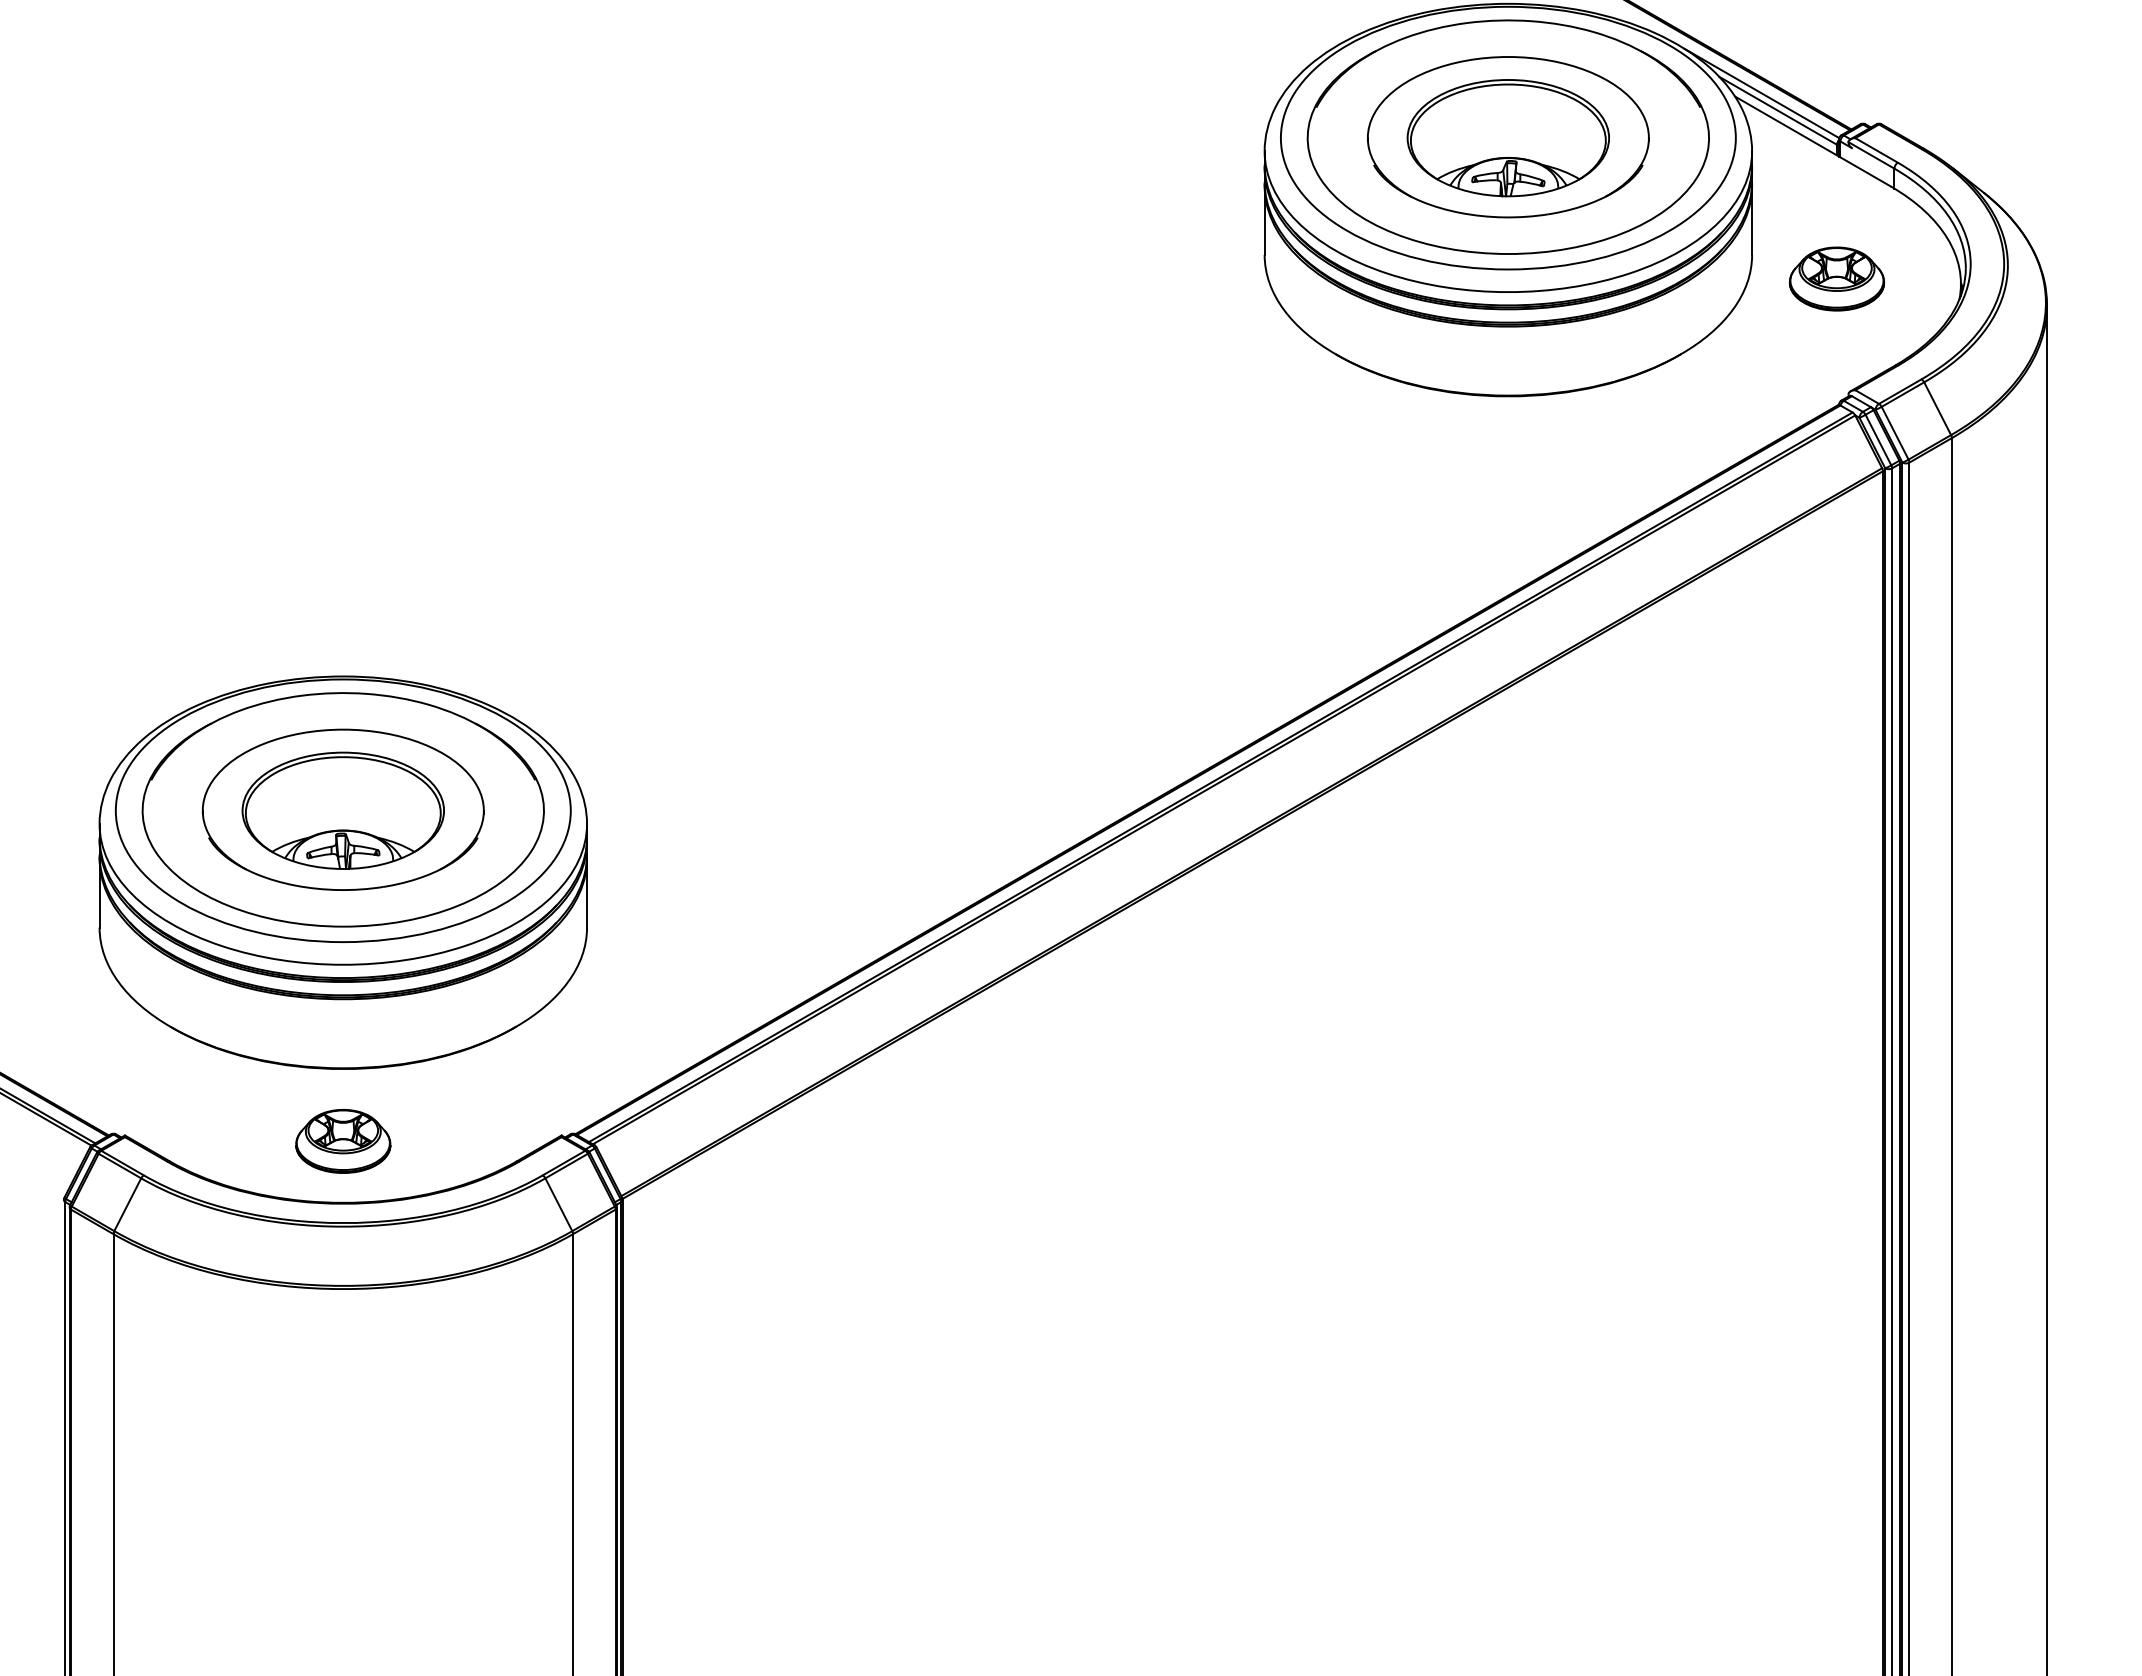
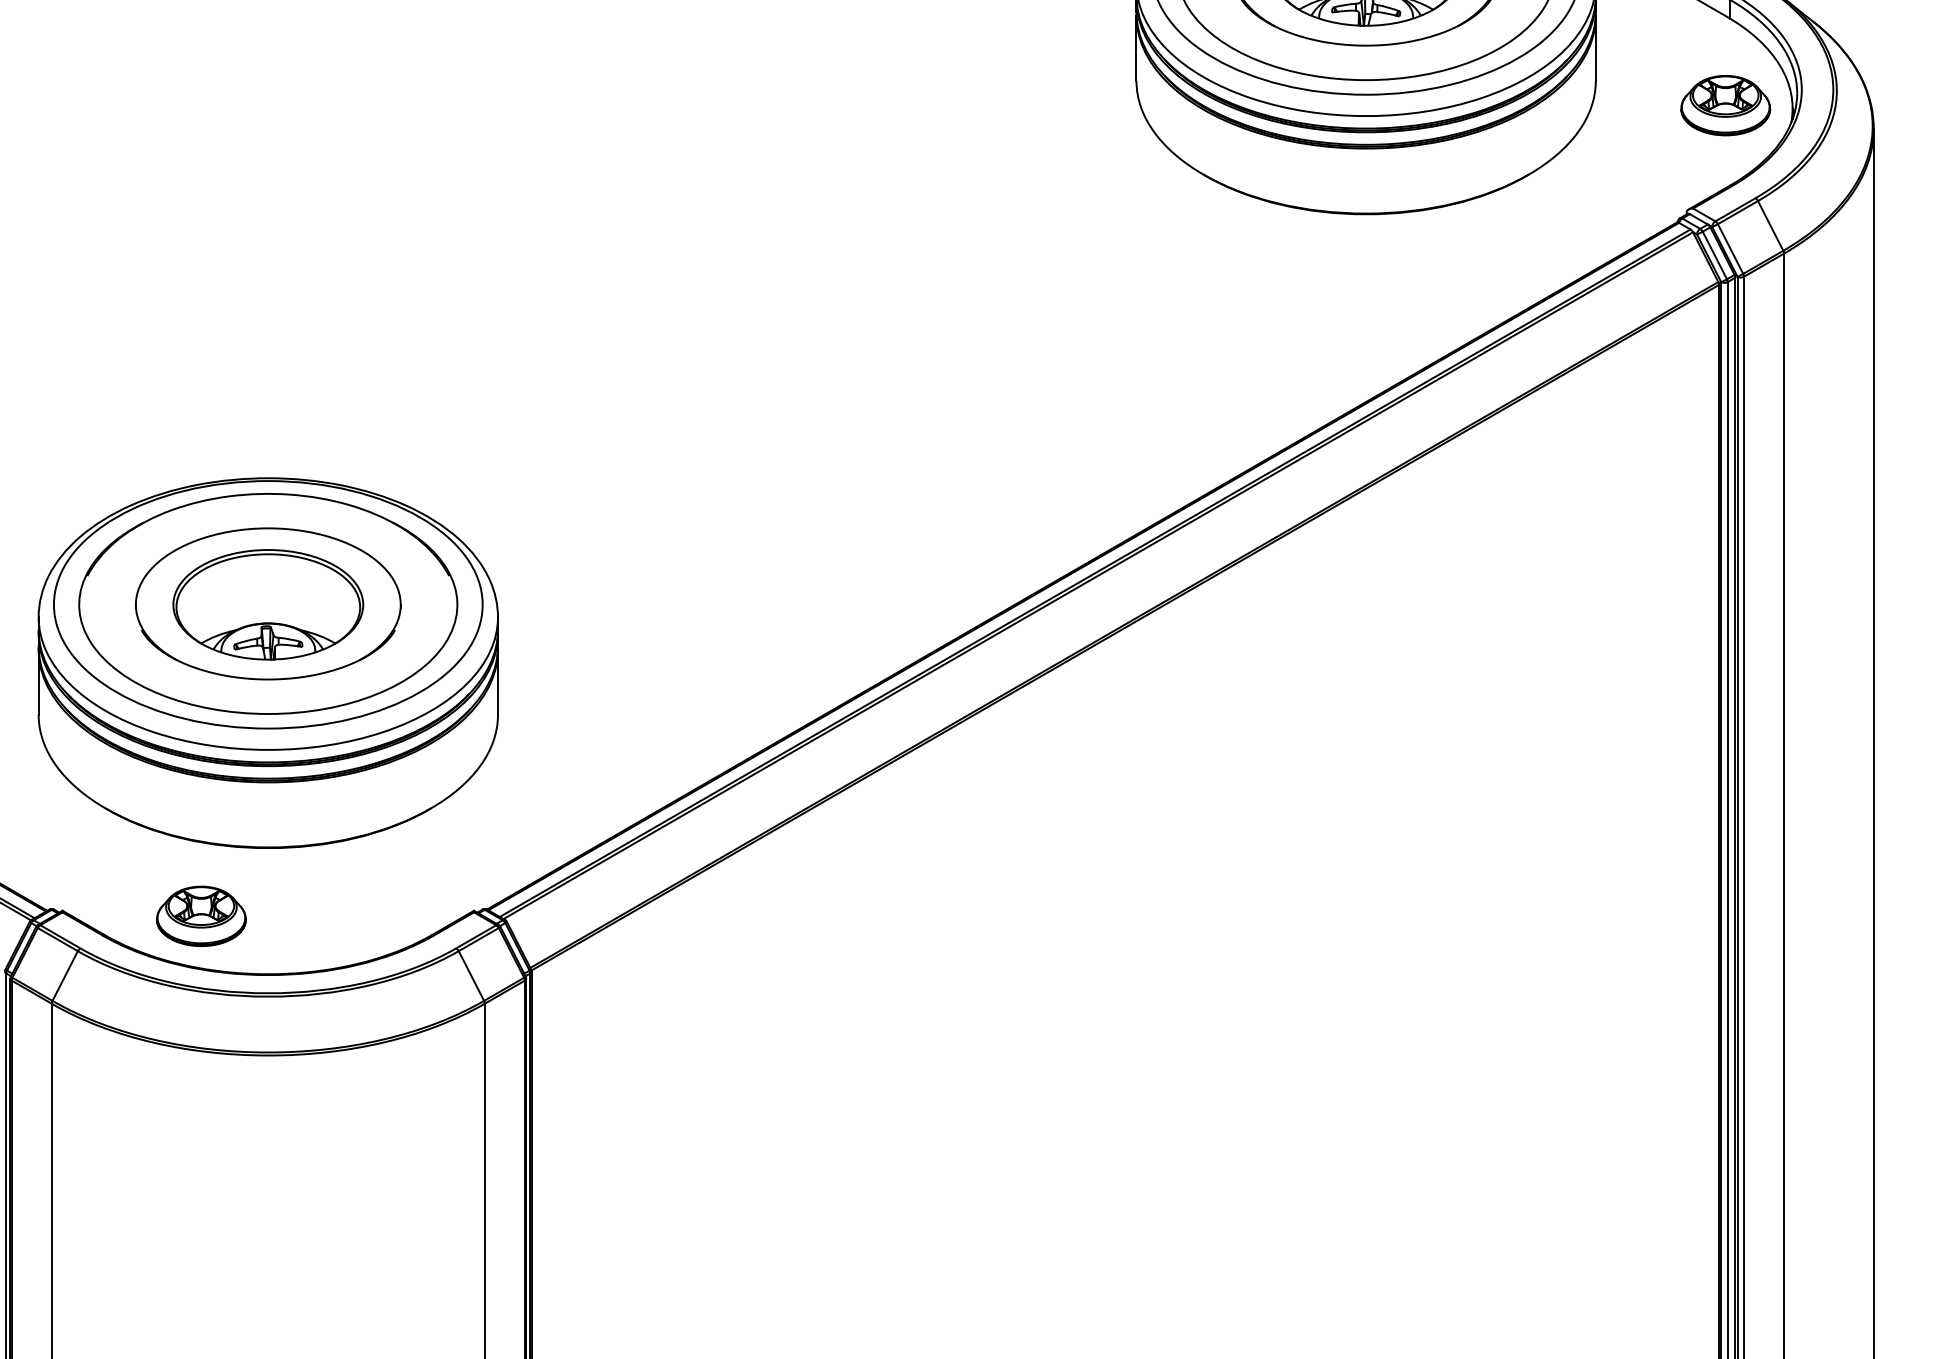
part: (1836, 278) -> (1725, 105), moved
part: (343, 1141) -> (201, 916), moved

